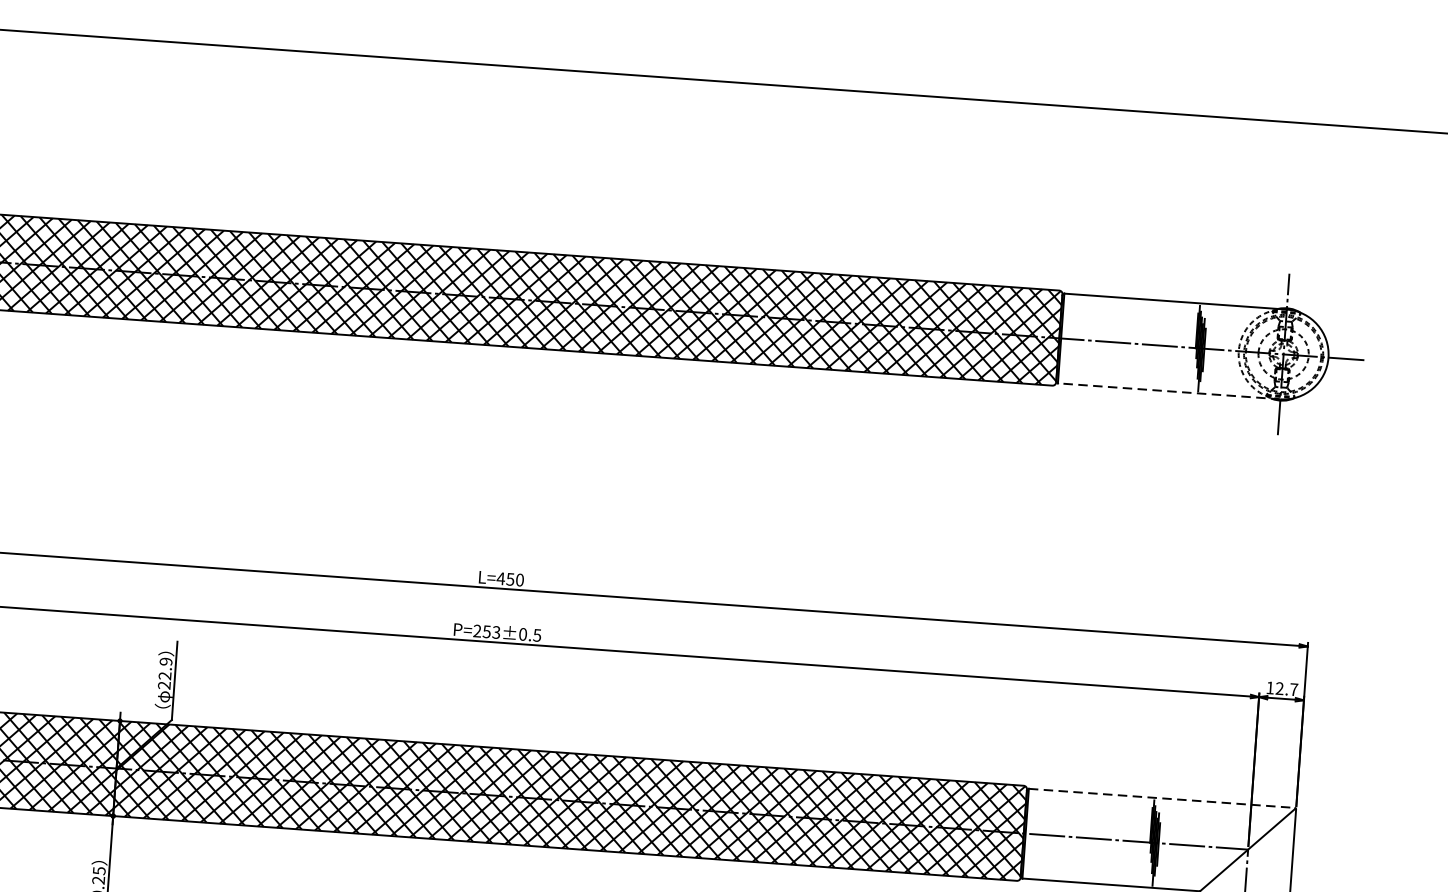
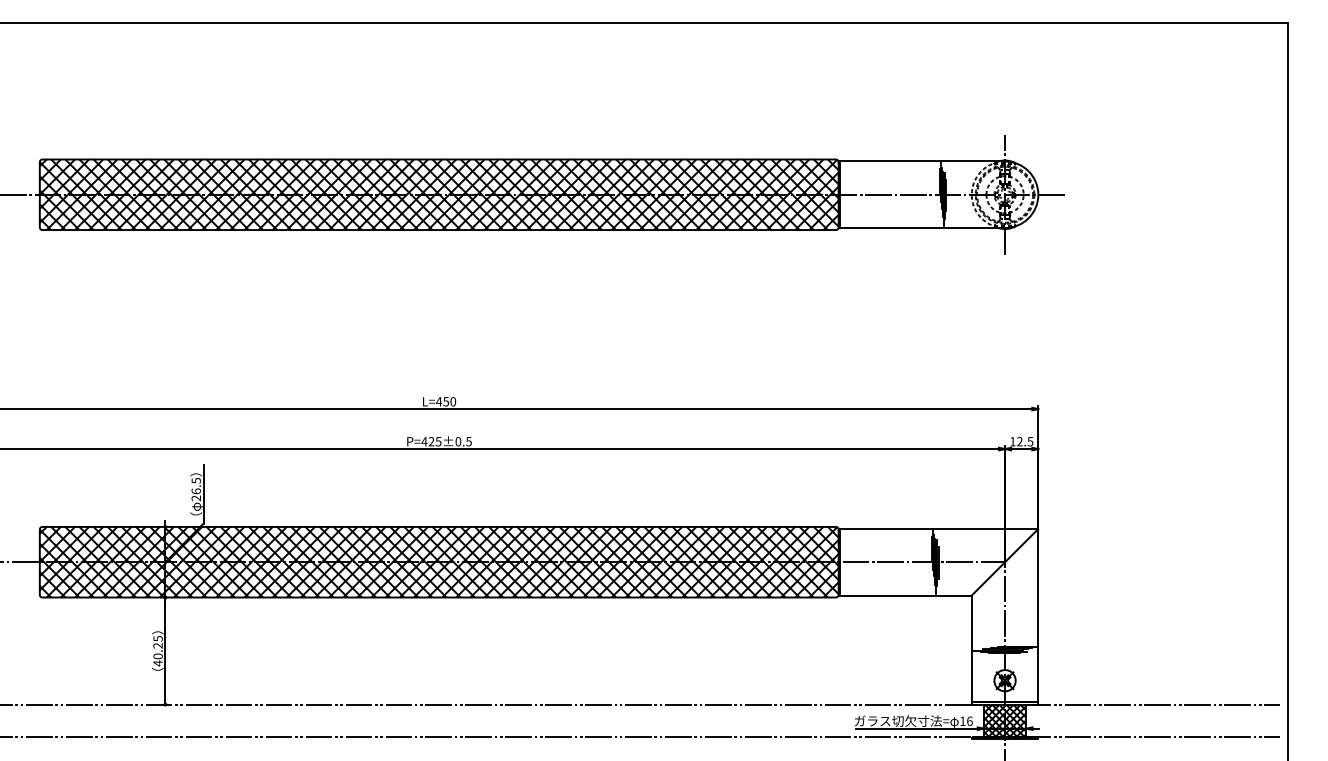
line: (1169, 391) -> (922, 228), dashed -> solid
text: (486, 631) -> (431, 441), P=253±0.5 -> P=425±0.5
text: (165, 669) -> (196, 486), 22.9 -> 26.5
text: (1294, 689) -> (1030, 441), 12.7 -> 12.5
line: (1161, 797) -> (938, 528), dashed -> solid

